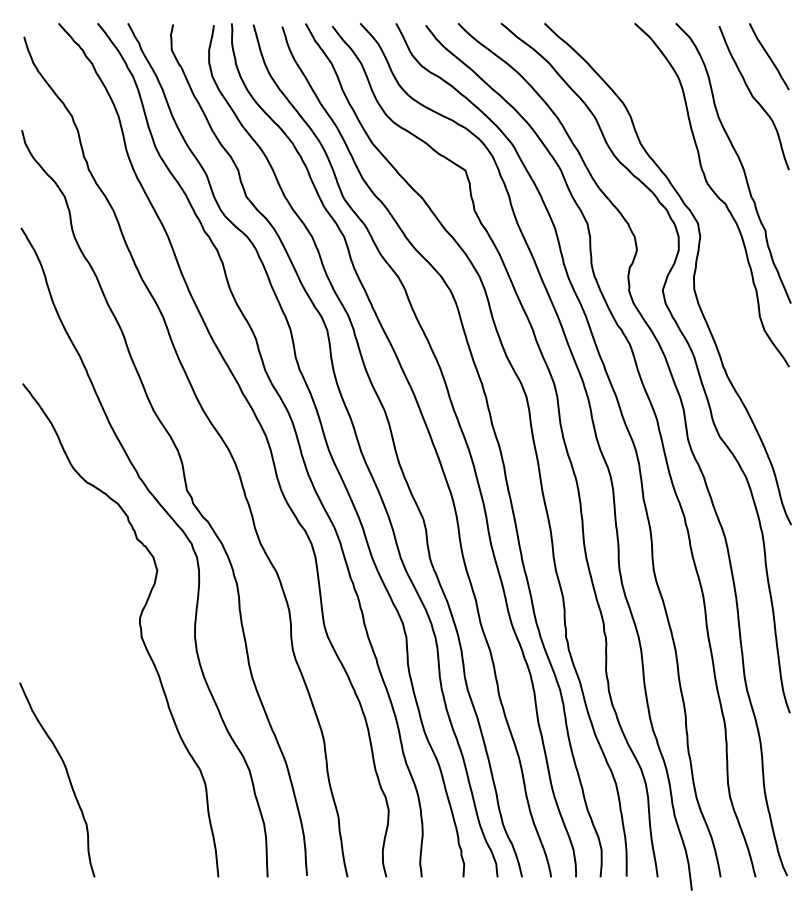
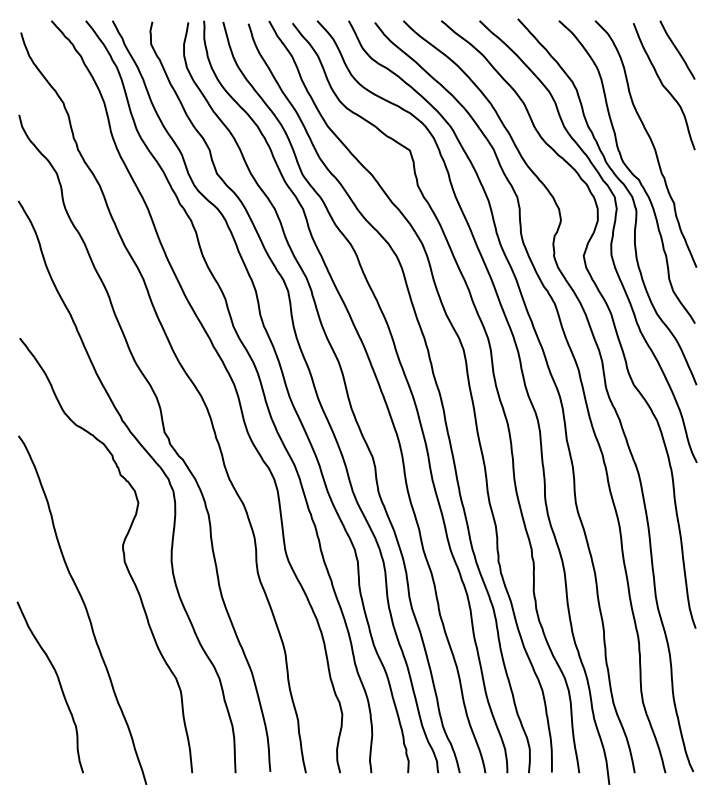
curve: (710, 214) -> (625, 189), added
curve: (97, 692) -> (85, 610), added

